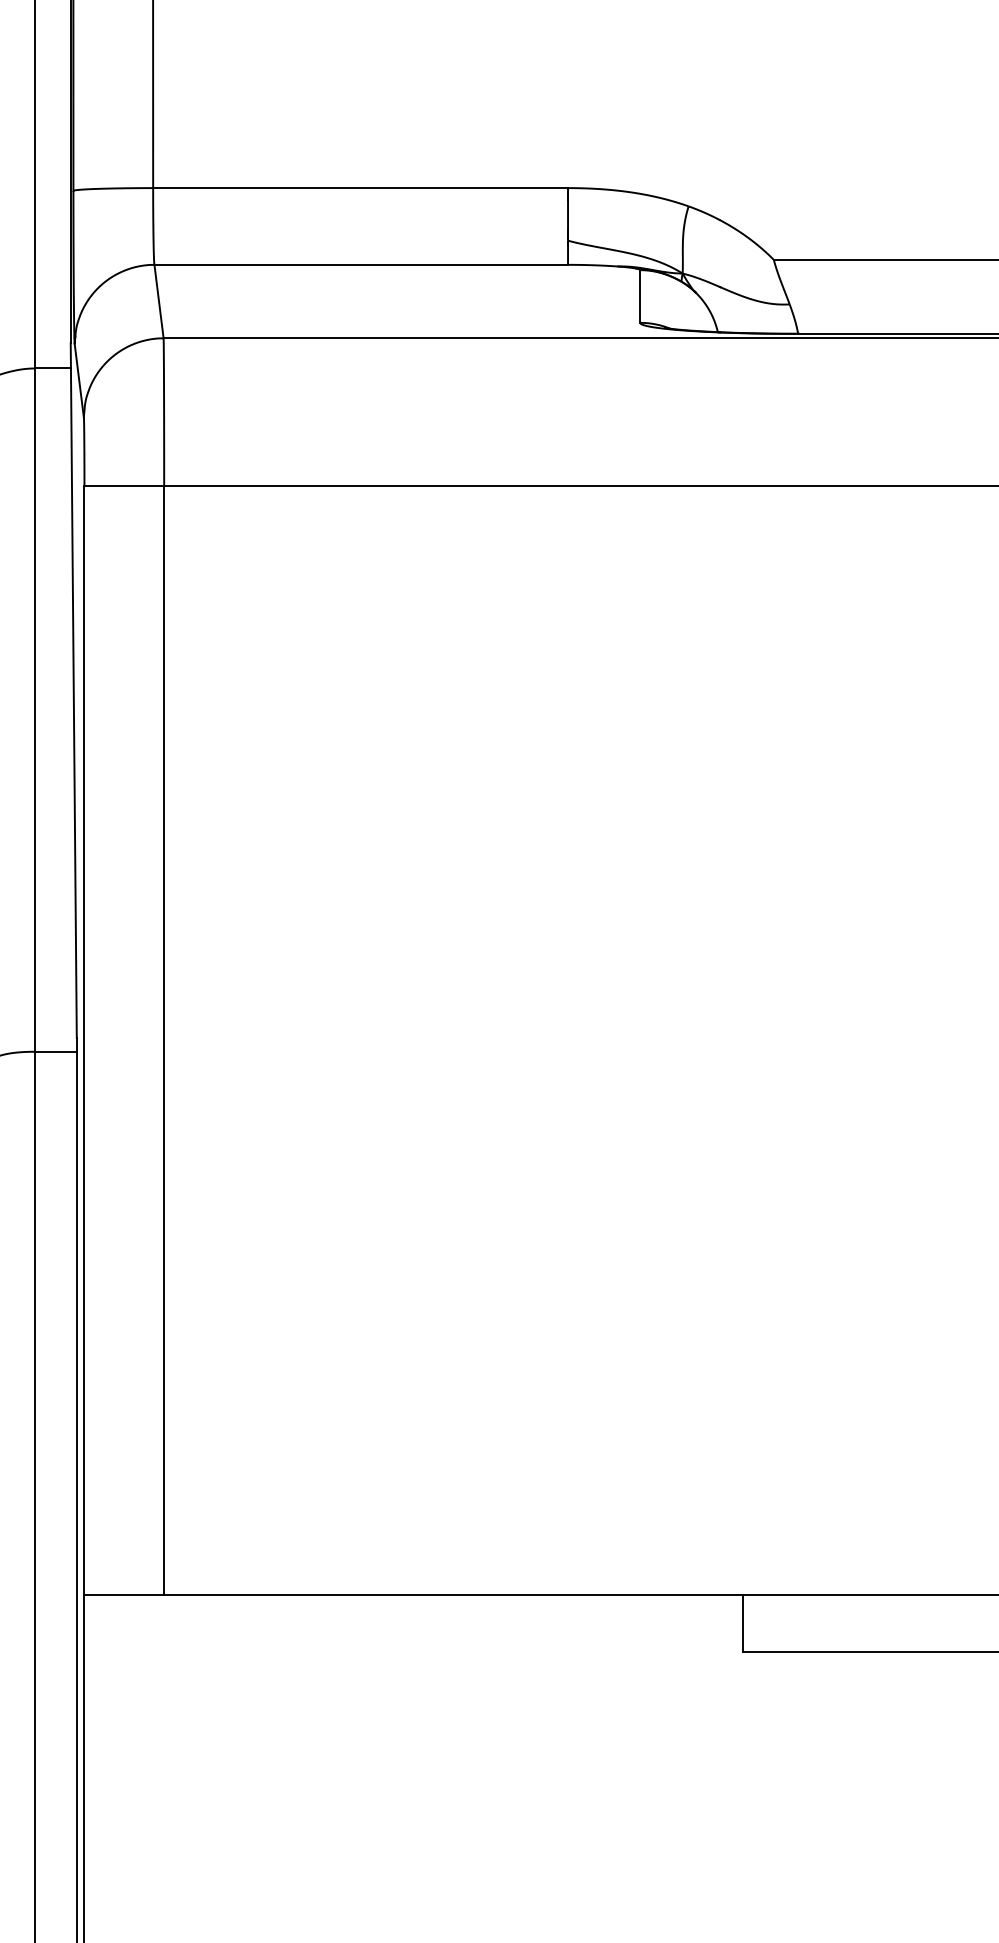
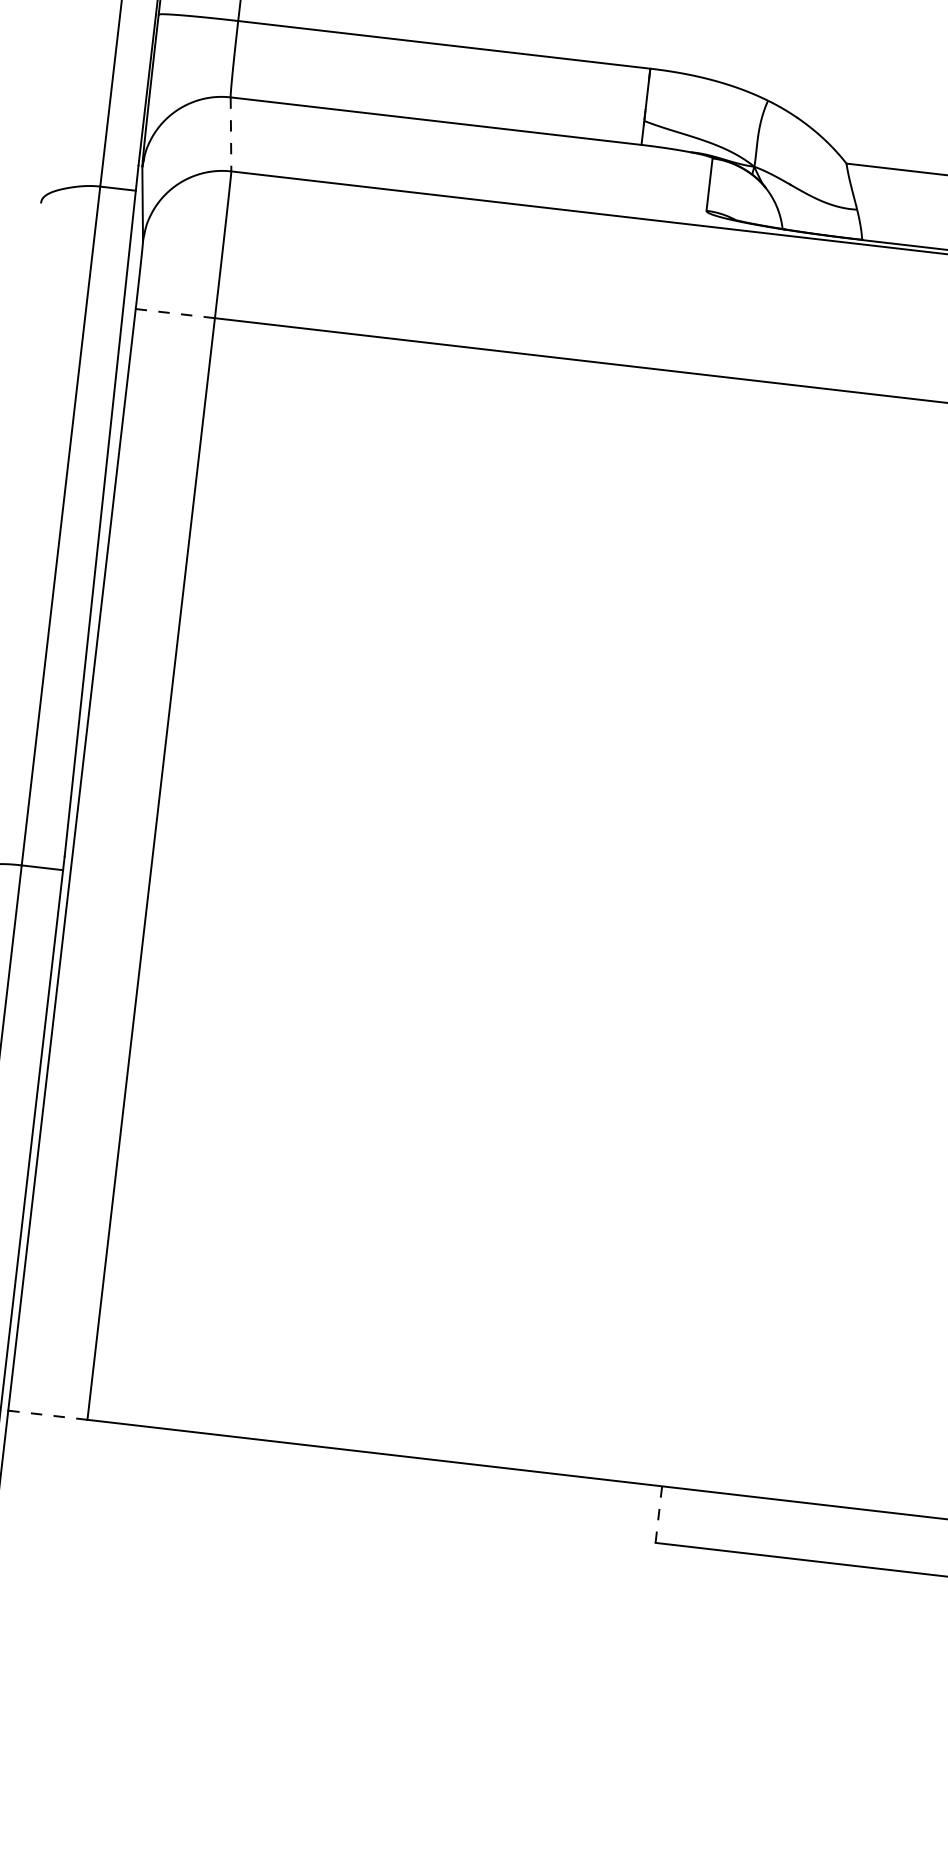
line: (159, 302) -> (231, 135), solid -> dashed
line: (124, 486) -> (175, 314), solid -> dashed
line: (124, 1594) -> (48, 1414), solid -> dashed
line: (742, 1623) -> (658, 1514), solid -> dashed

